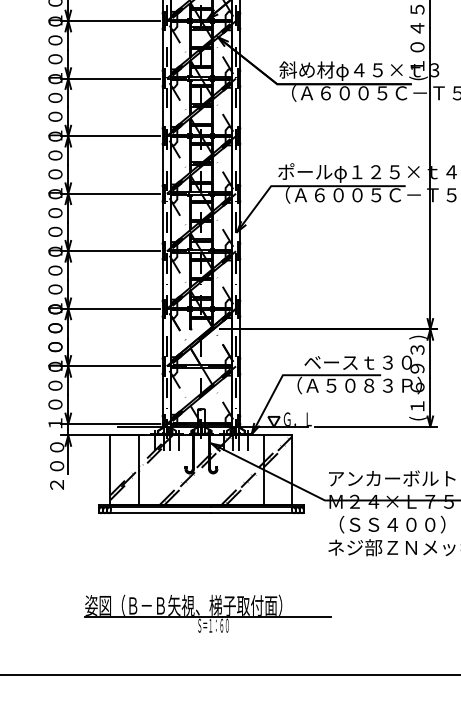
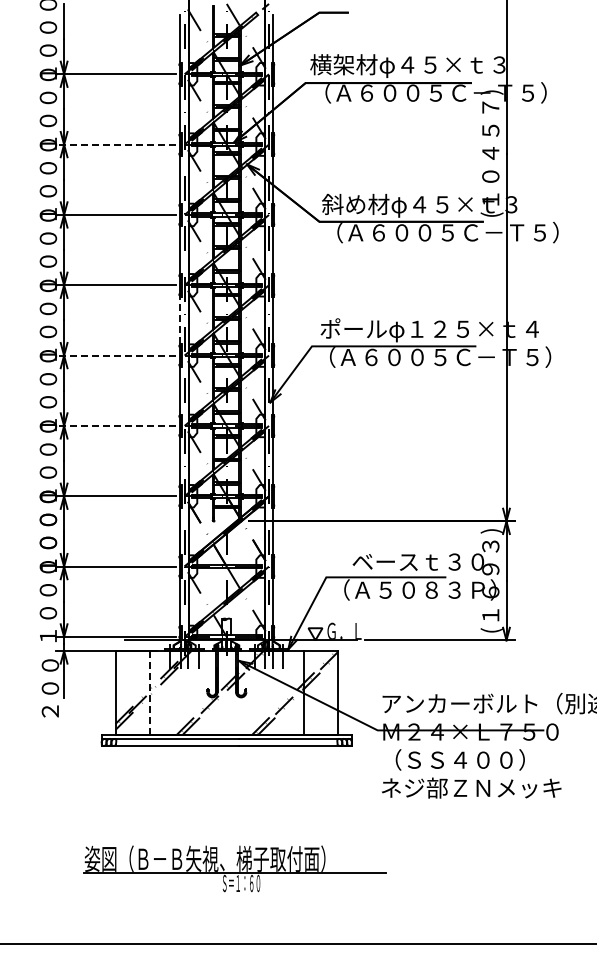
line: (110, 20) -> (115, 144), solid -> dashed
line: (163, 165) -> (180, 320), solid -> dashed
line: (110, 193) -> (115, 355), solid -> dashed
line: (110, 250) -> (115, 425), solid -> dashed
line: (139, 469) -> (150, 692), solid -> dashed

